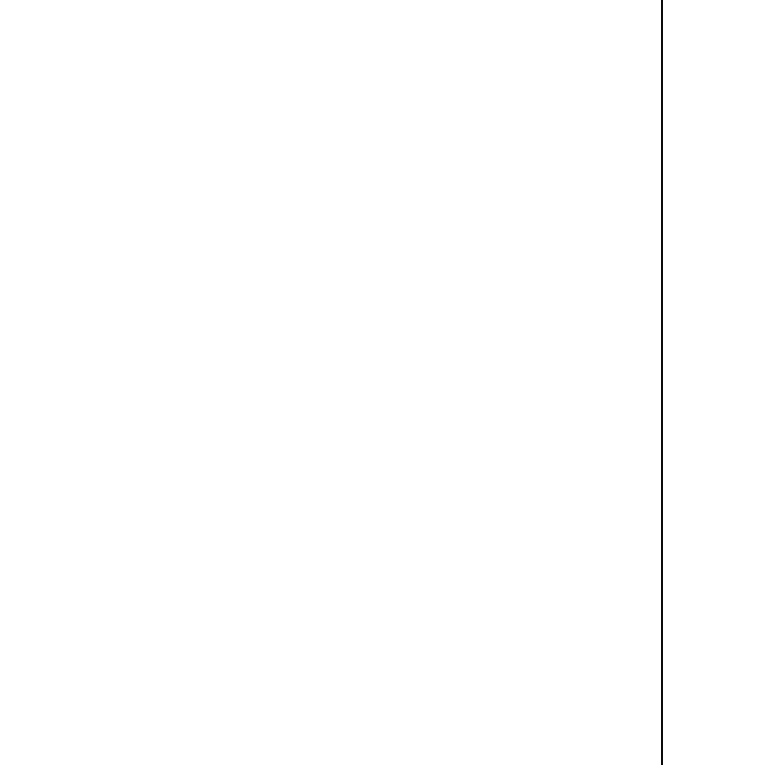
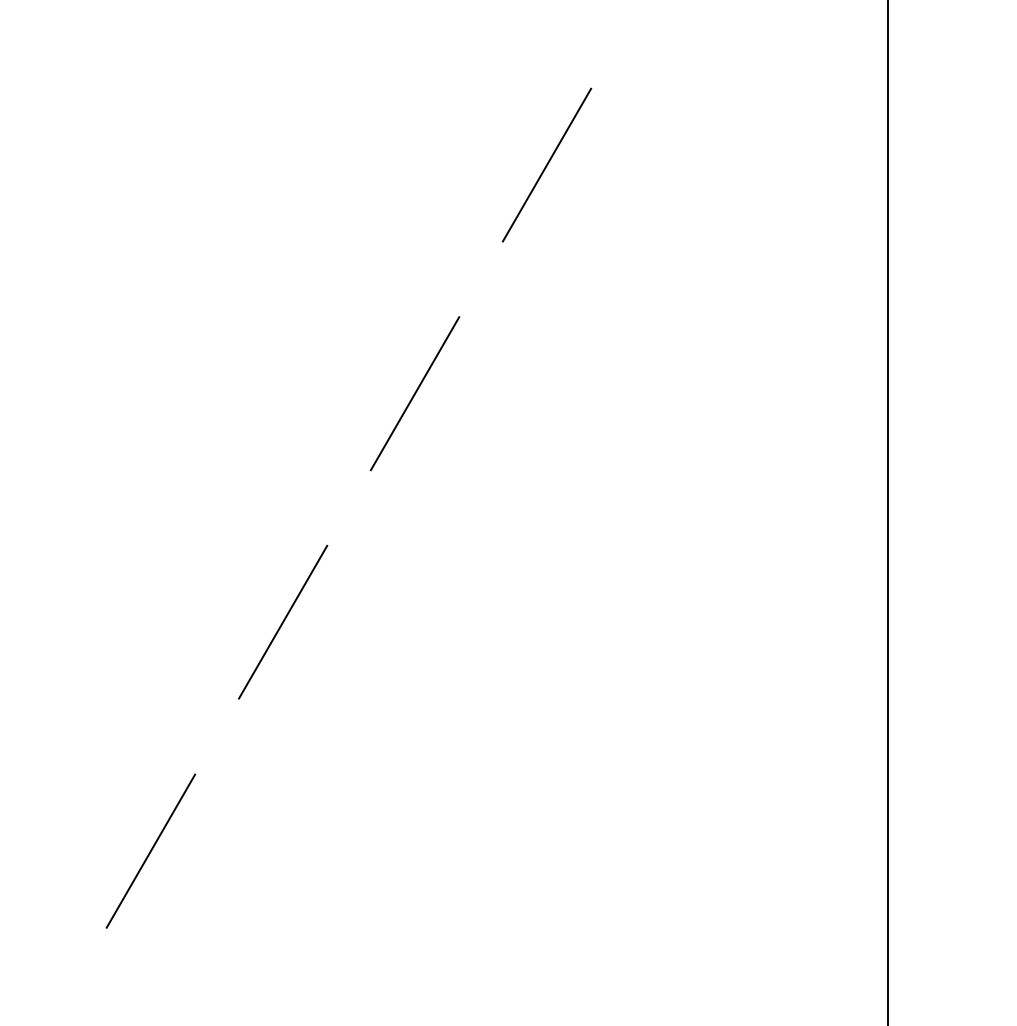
line: (407, 122) -> (546, 164), added
line: (308, 293) -> (414, 393), added
line: (211, 463) -> (283, 621), added
line: (112, 634) -> (150, 850), added

